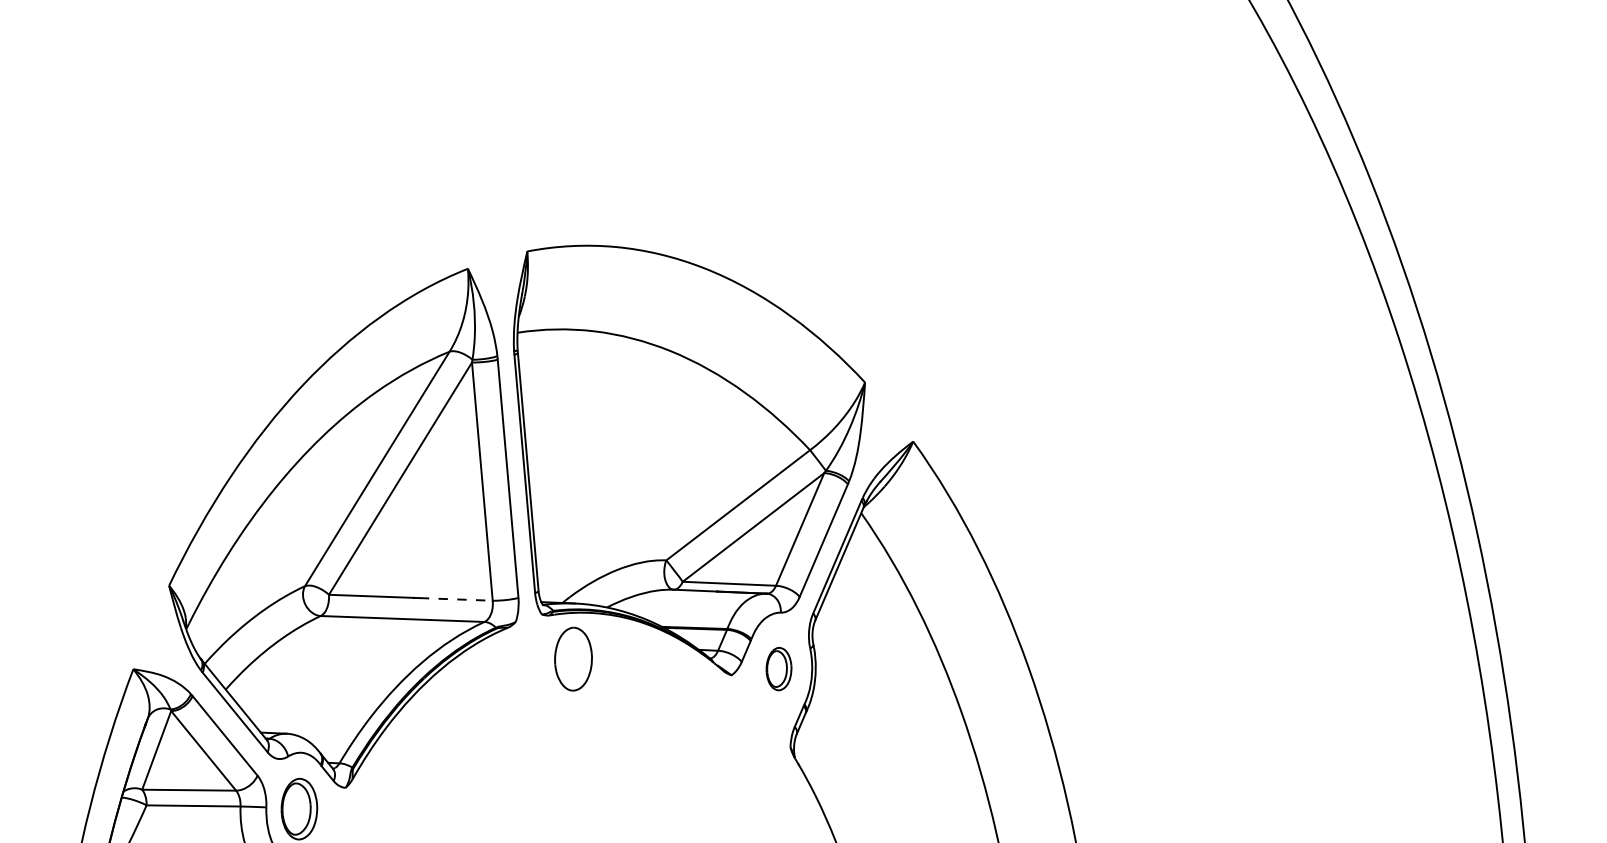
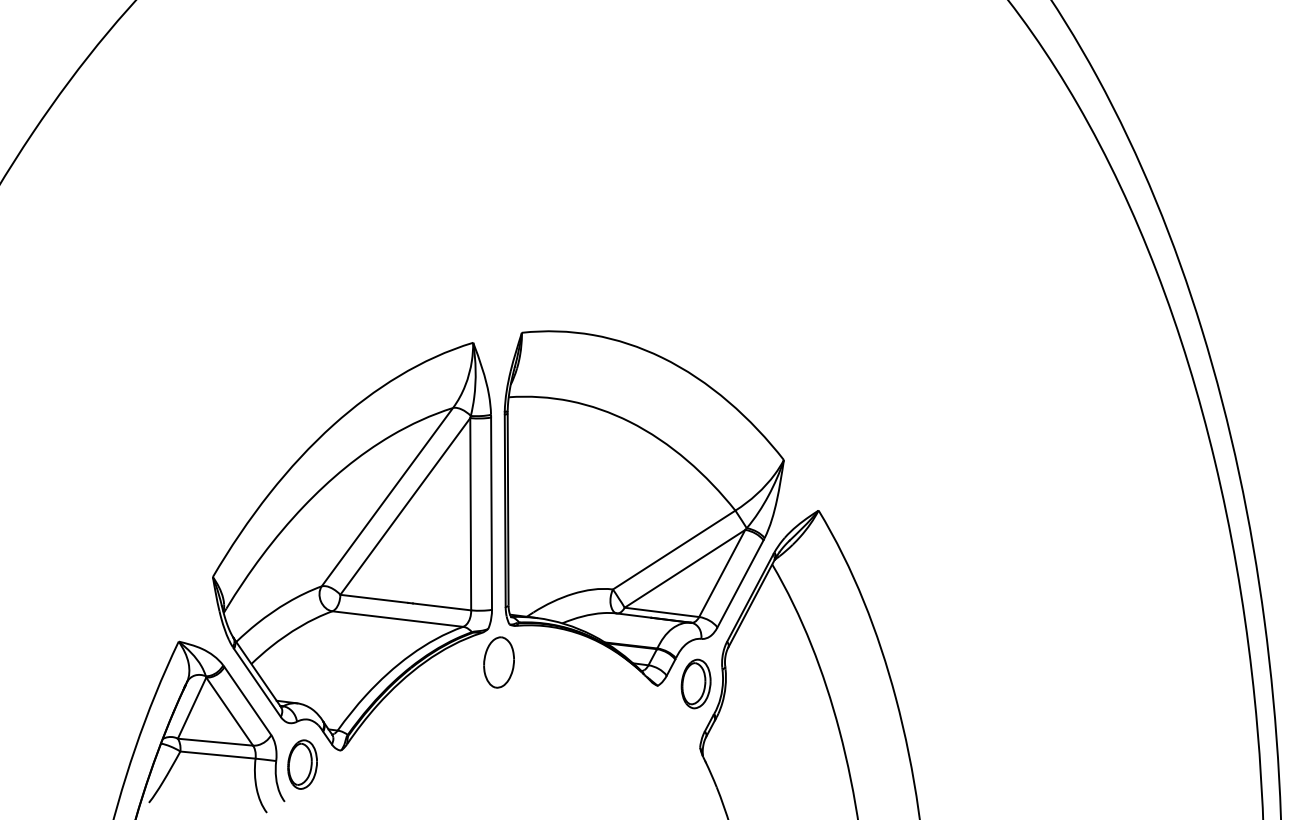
line: (456, 598) -> (442, 606), dashed -> solid
part: (572, 659) -> (498, 662), moved
part: (778, 668) -> (695, 683), size x1.43

